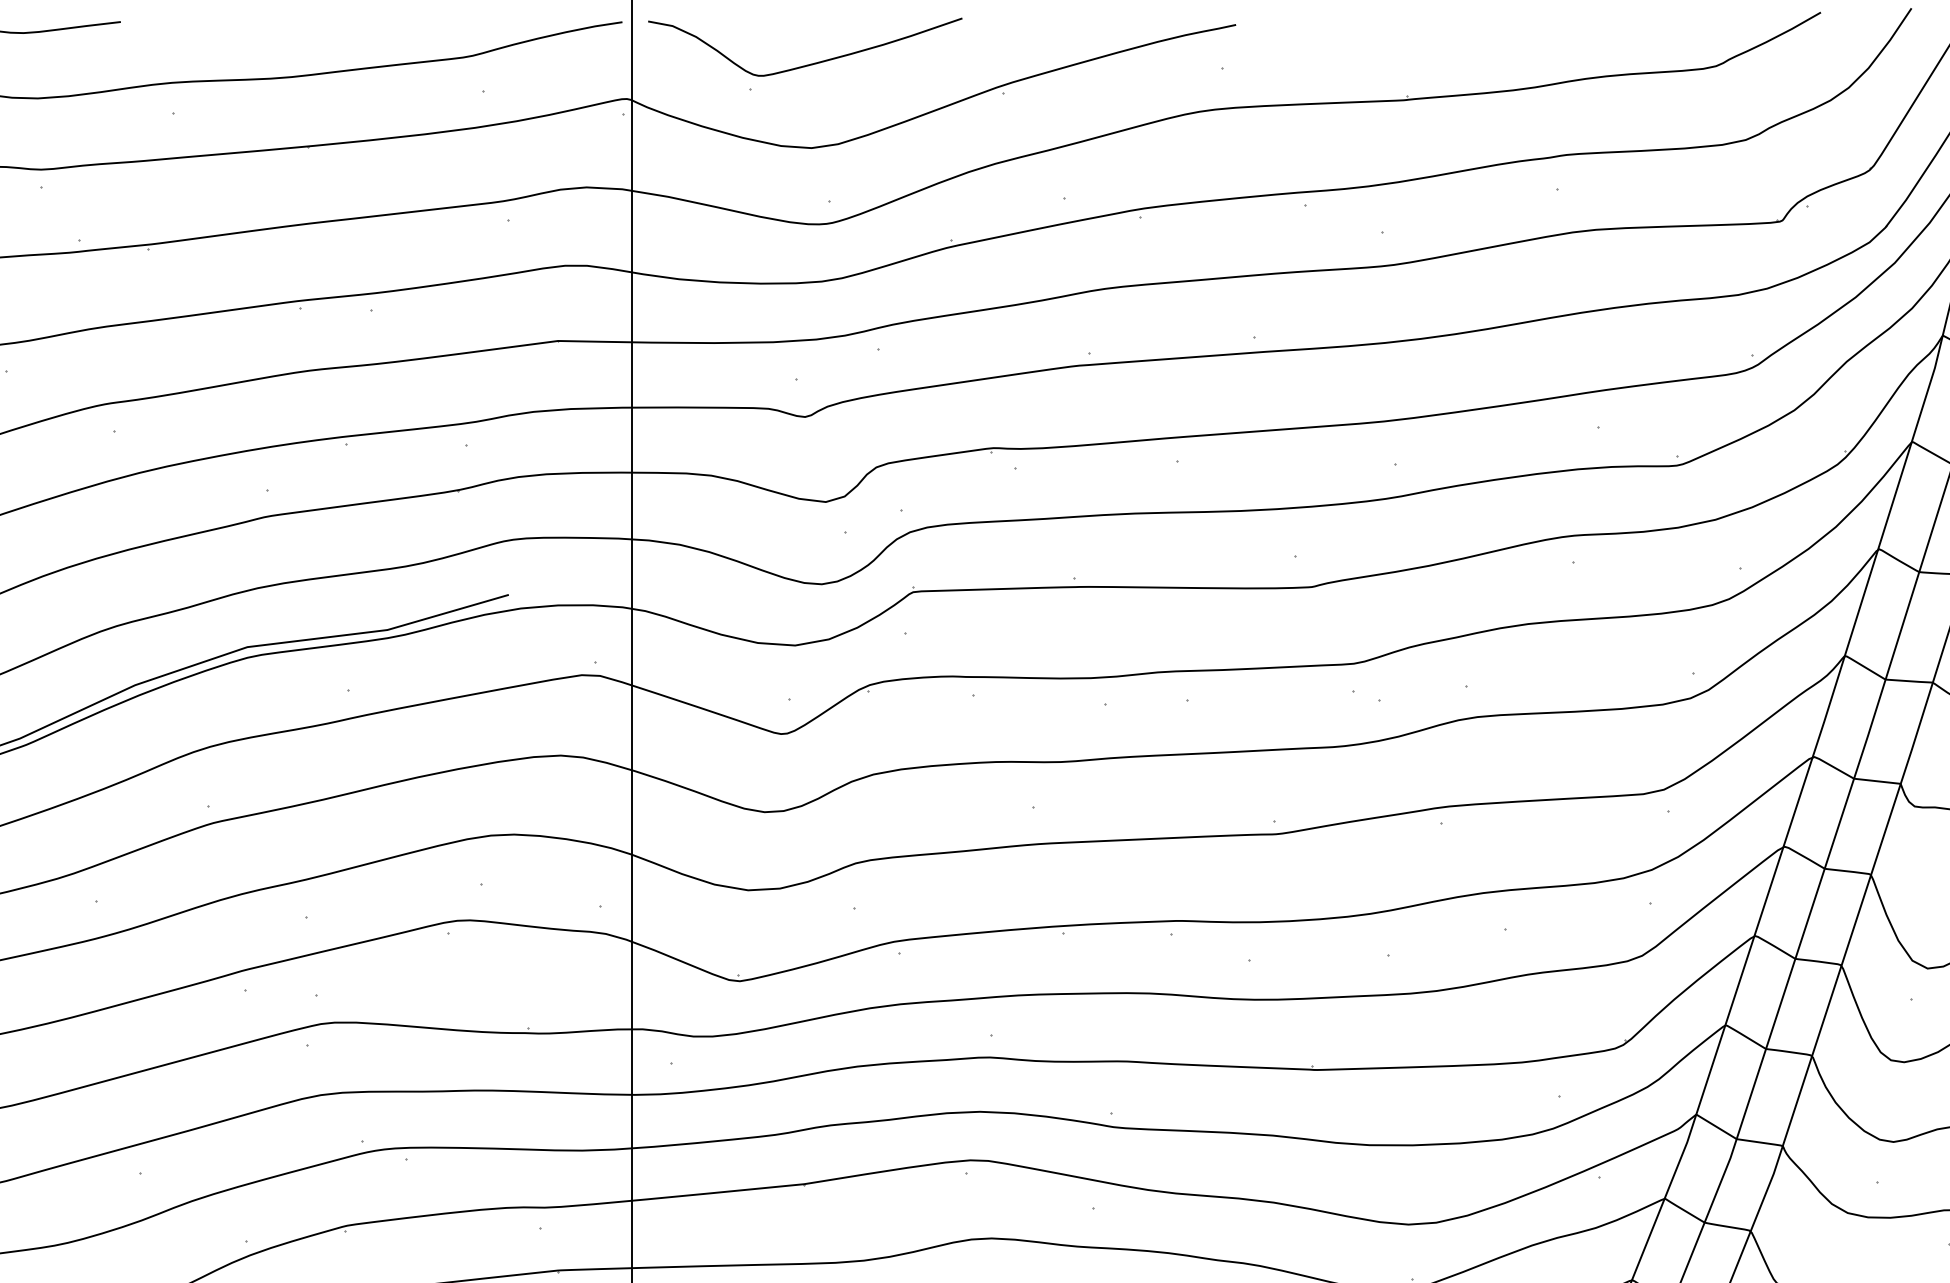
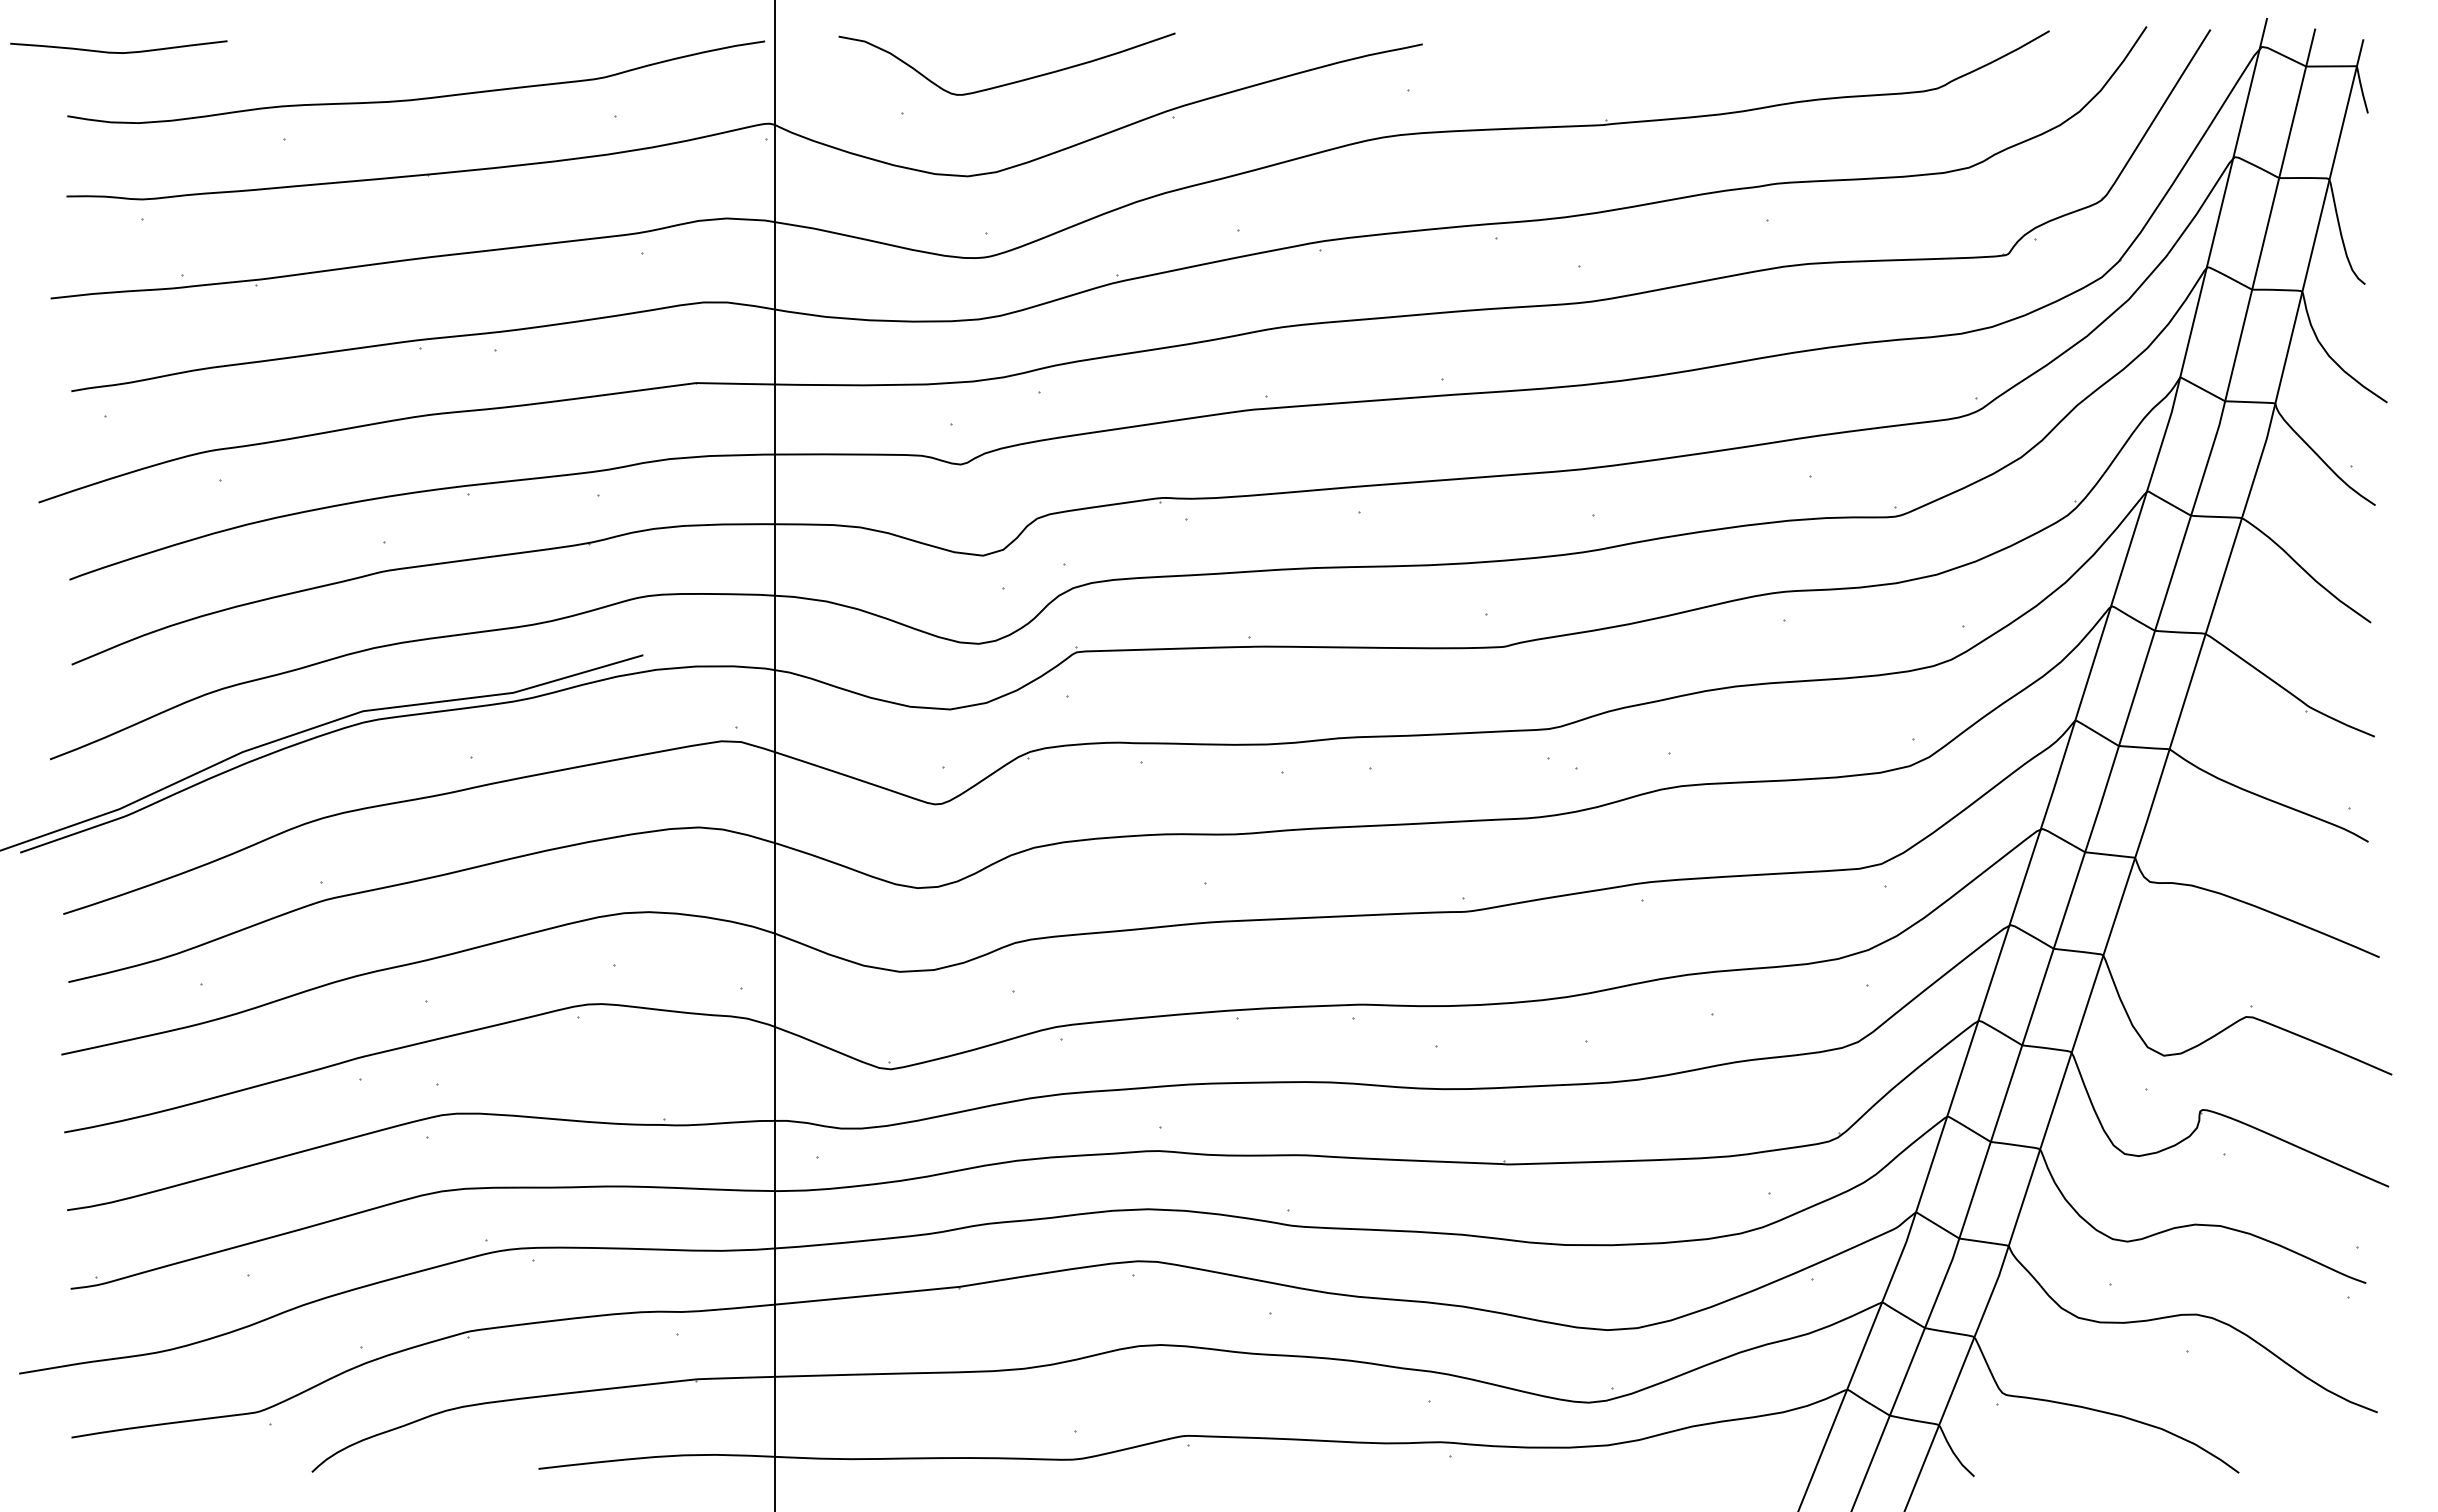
curve: (811, 63) -> (1013, 81), moved

